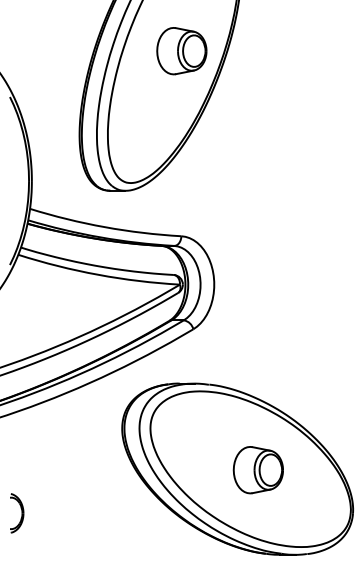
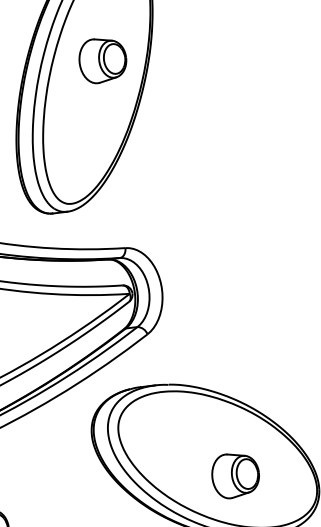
part: (181, 51) -> (102, 60), moved
part: (257, 470) -> (234, 475), moved

